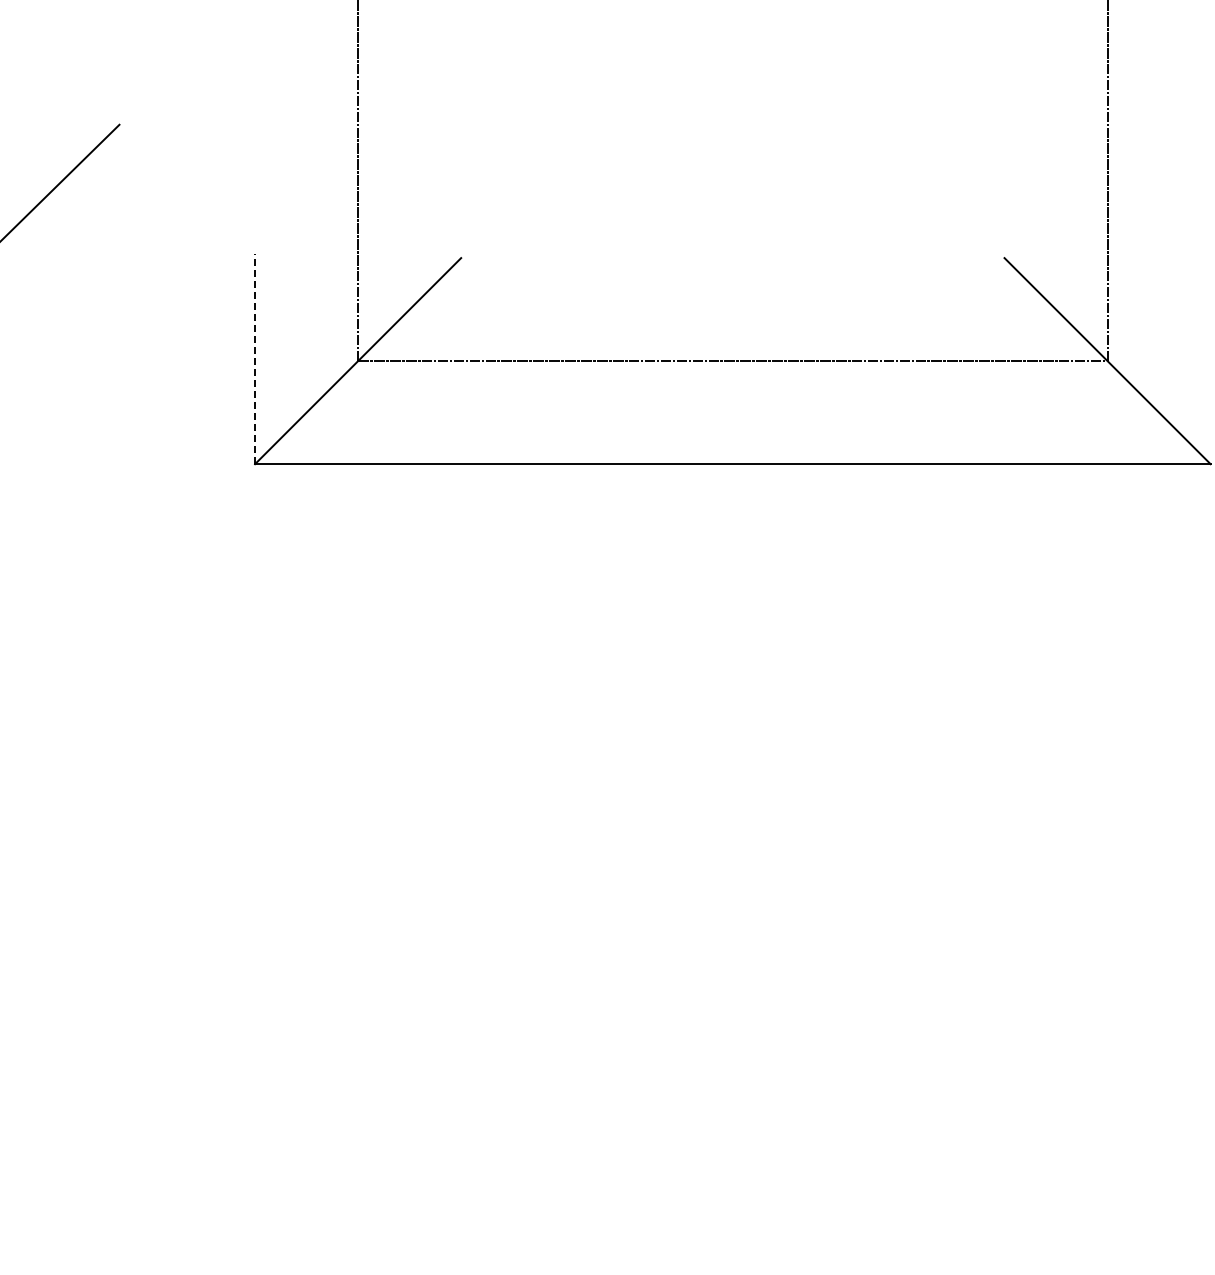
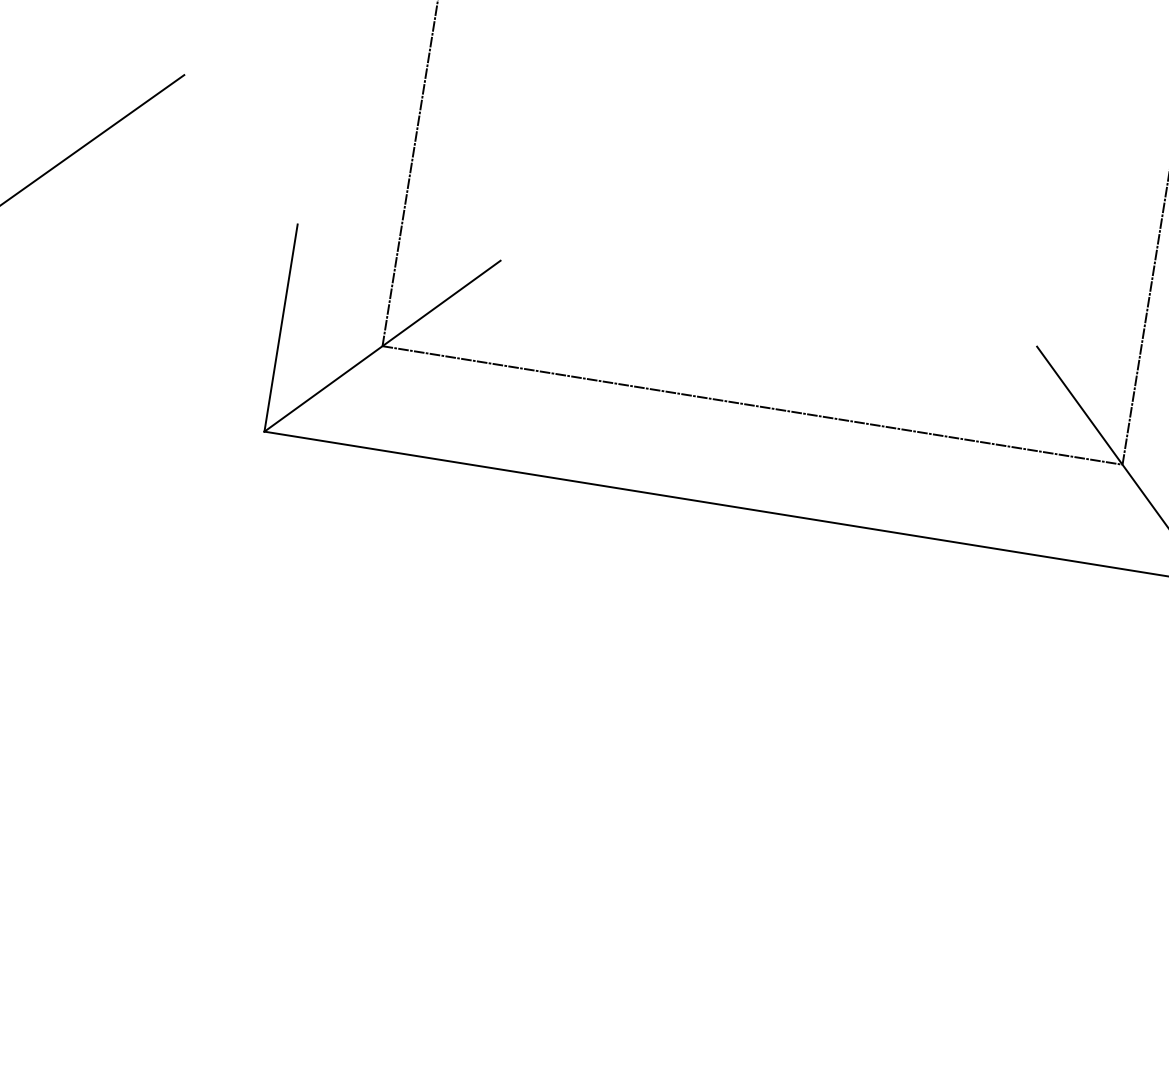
line: (255, 359) -> (281, 328), dashed -> solid

